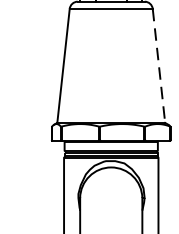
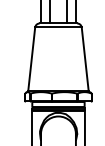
line: (159, 65) -> (85, 59), dashed -> solid

